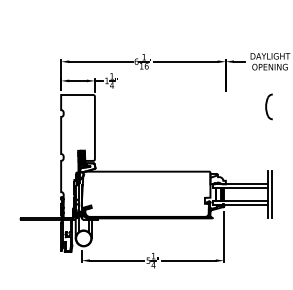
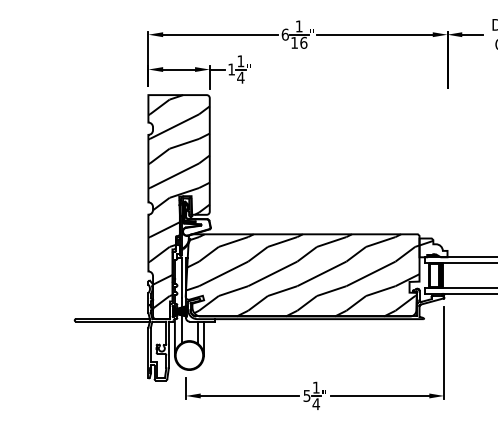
hatch: (77, 153) -> (178, 201), added
hatch: (145, 193) -> (301, 273), added

